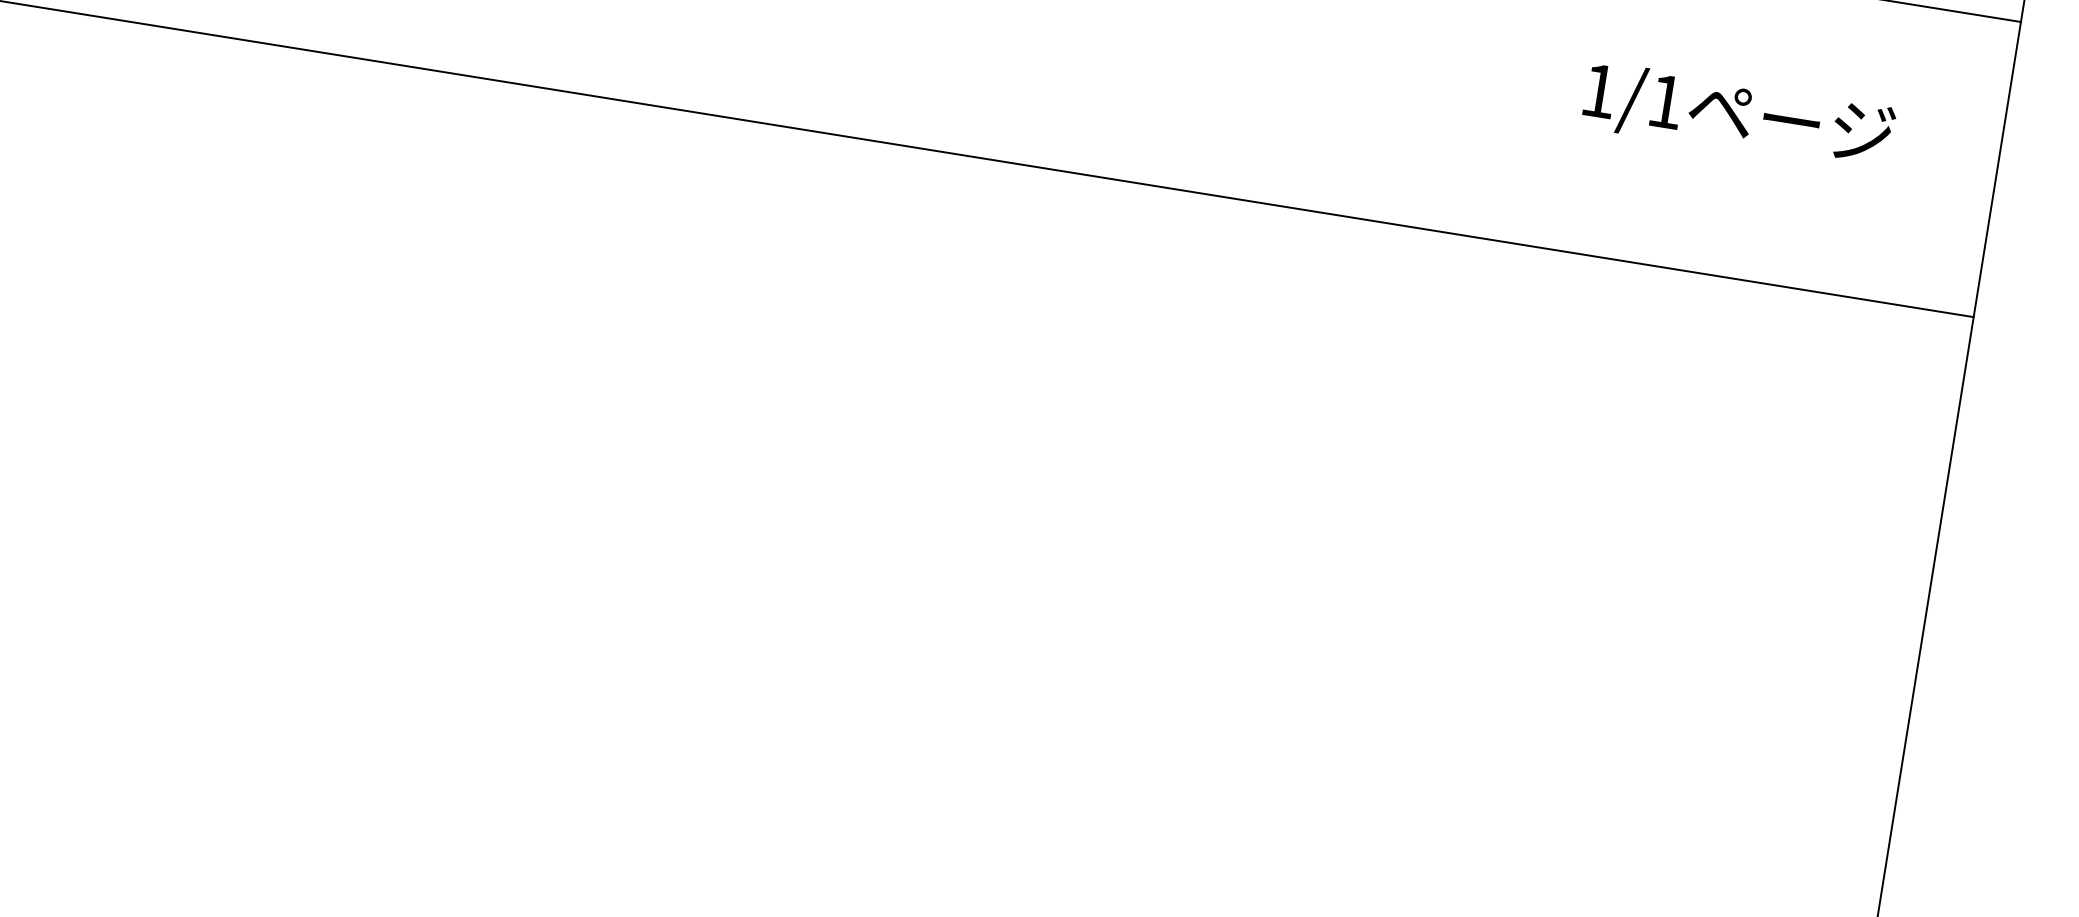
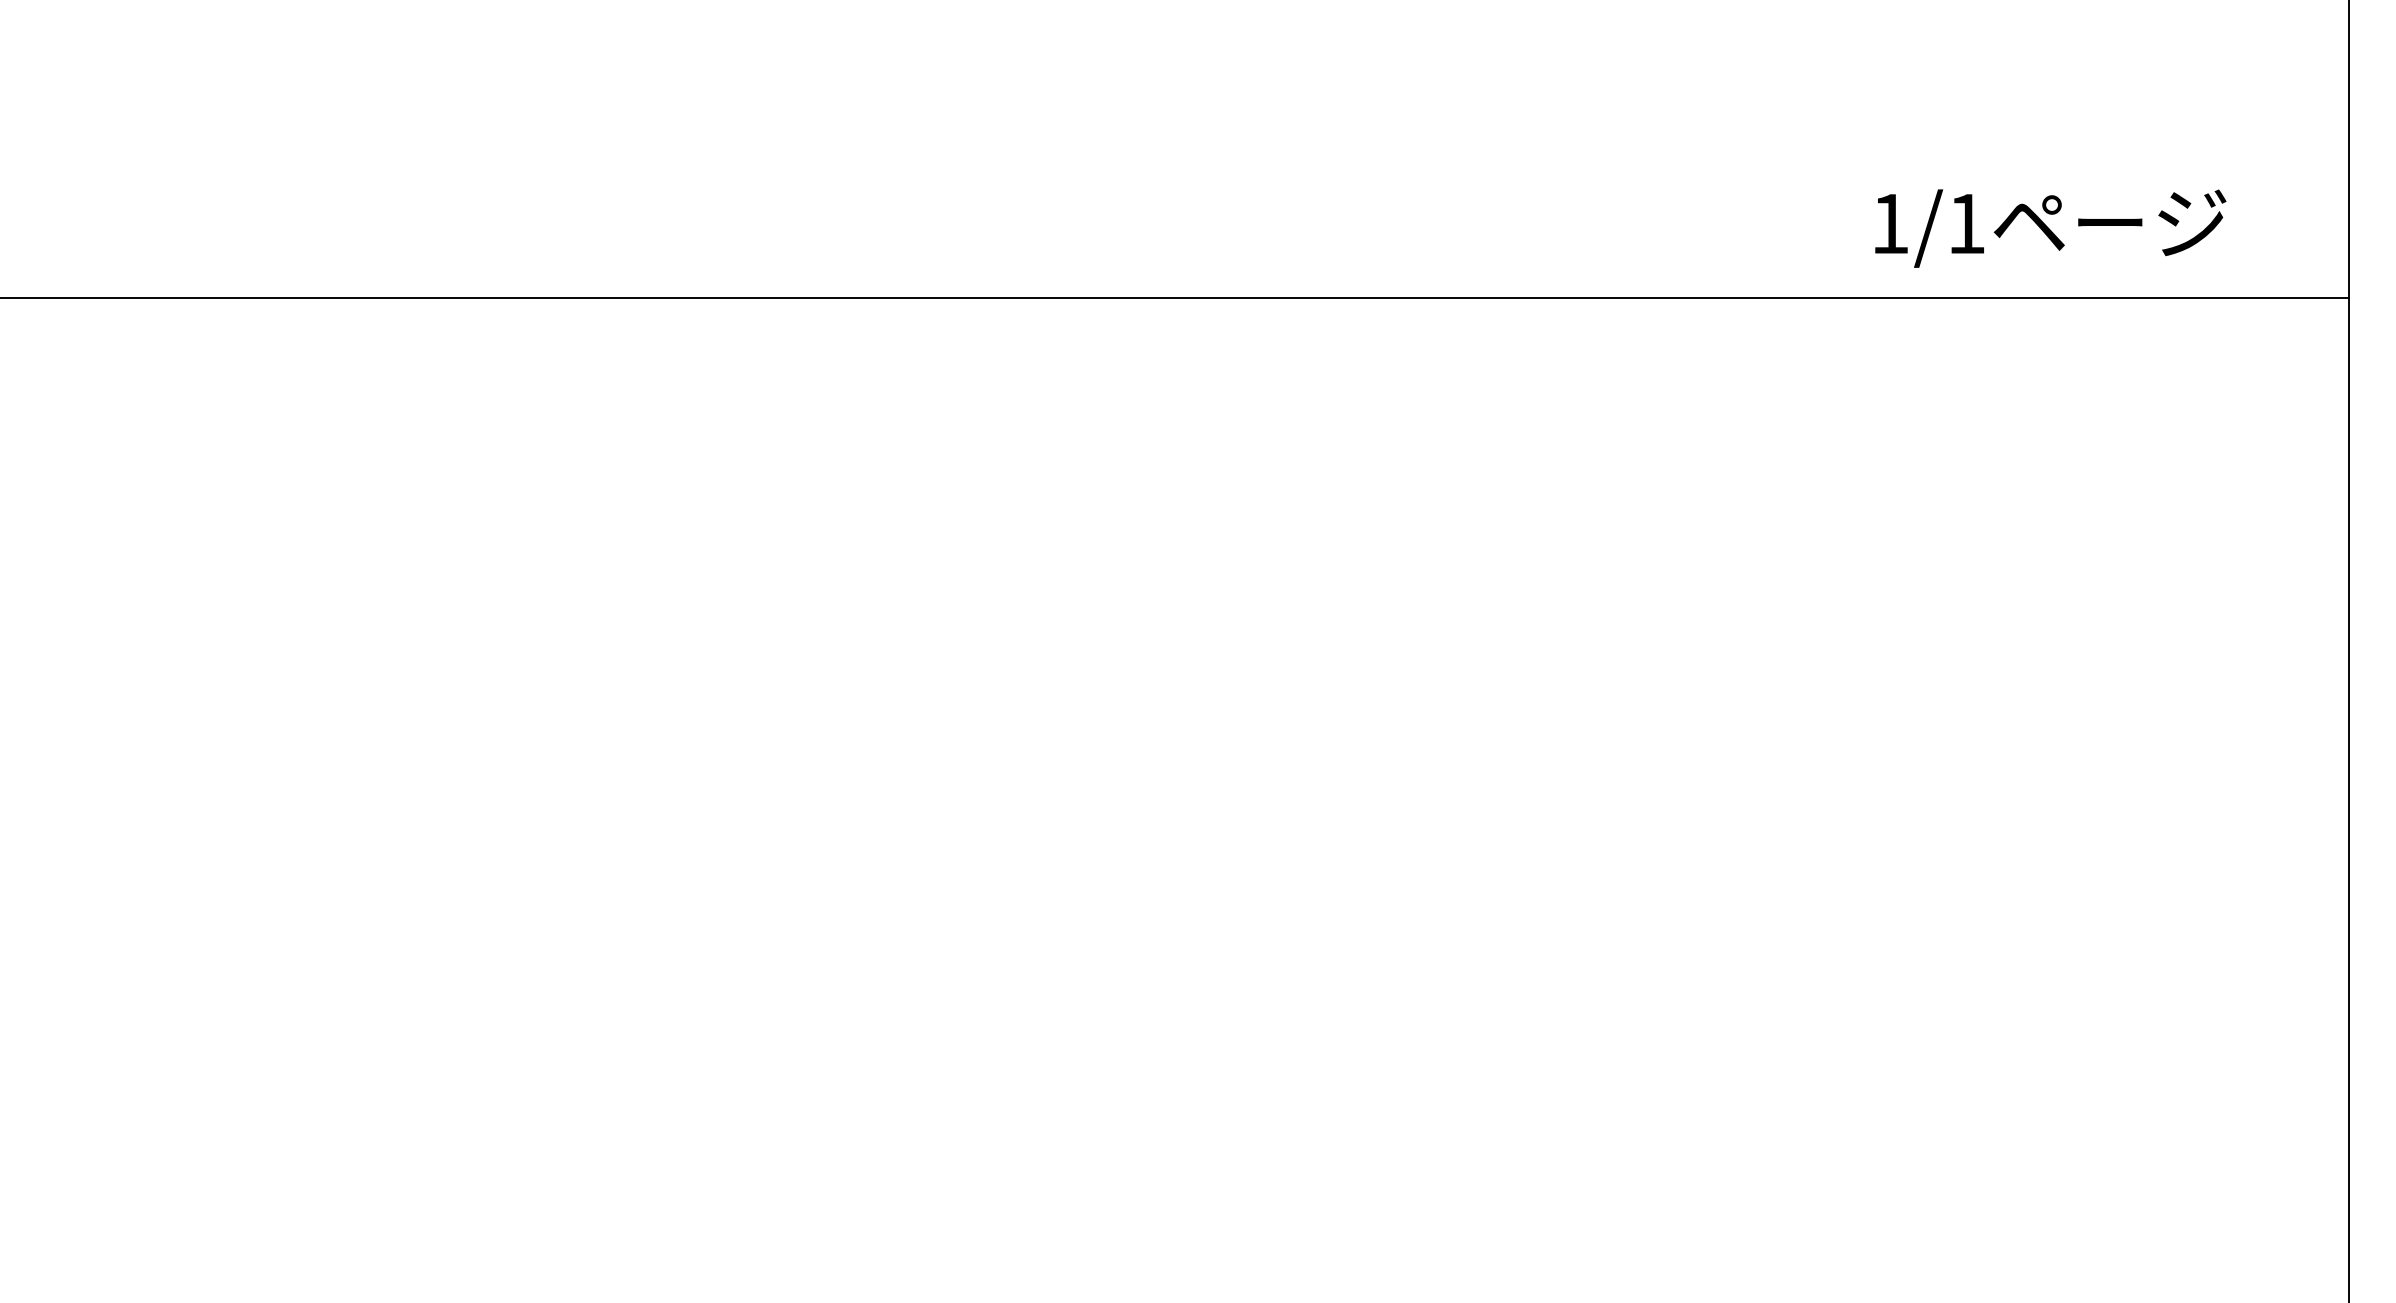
text: (1738, 117) -> (2050, 228), moved

